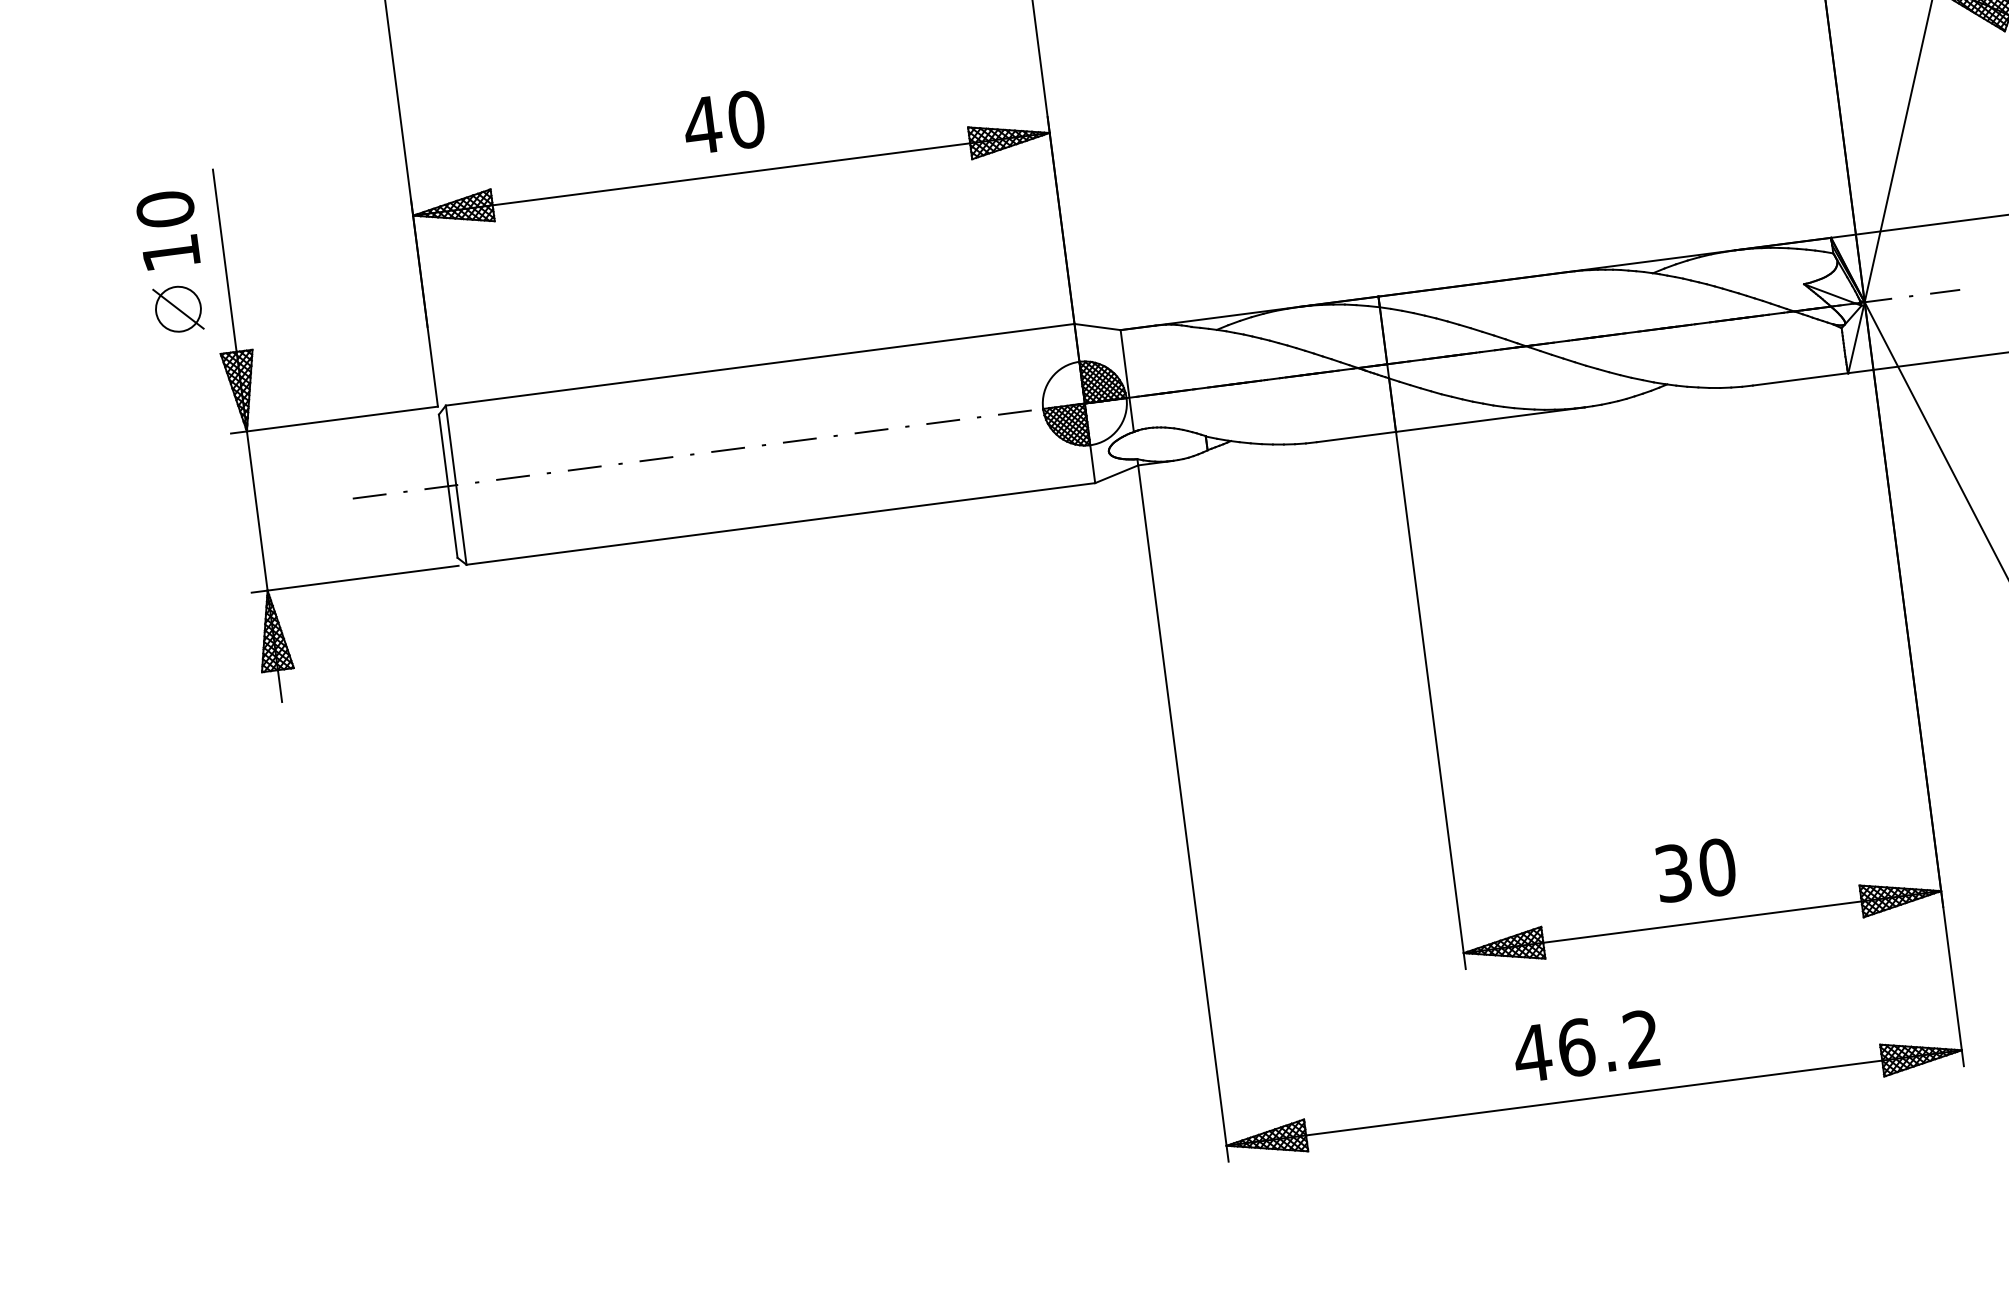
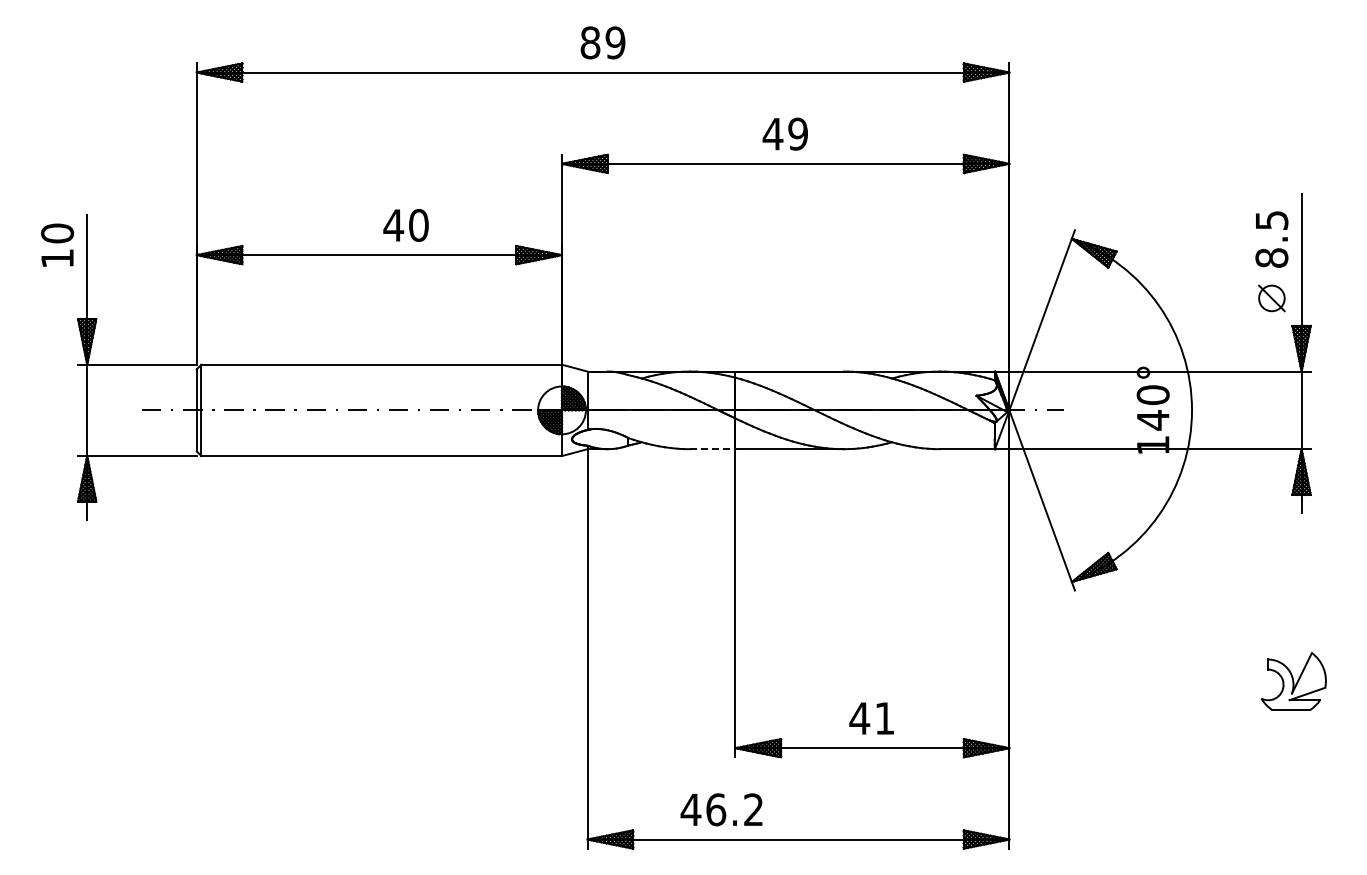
text: (723, 122) -> (405, 225), moved
part: (178, 308) -> (57, 290), removed
line: (1356, 437) -> (712, 449), solid -> dashed
text: (1694, 870) -> (871, 718), 30 -> 41
text: (1585, 1045) -> (721, 809), moved

